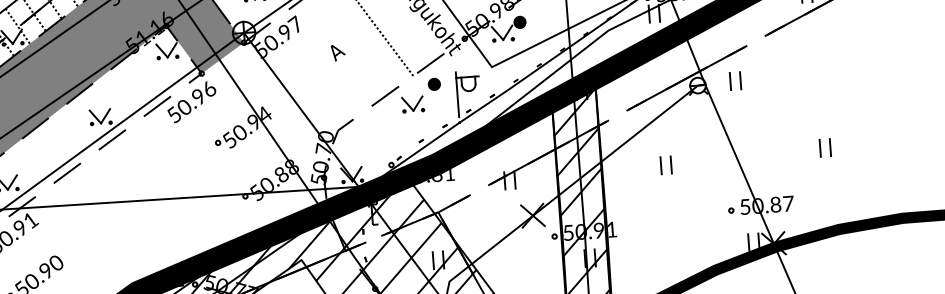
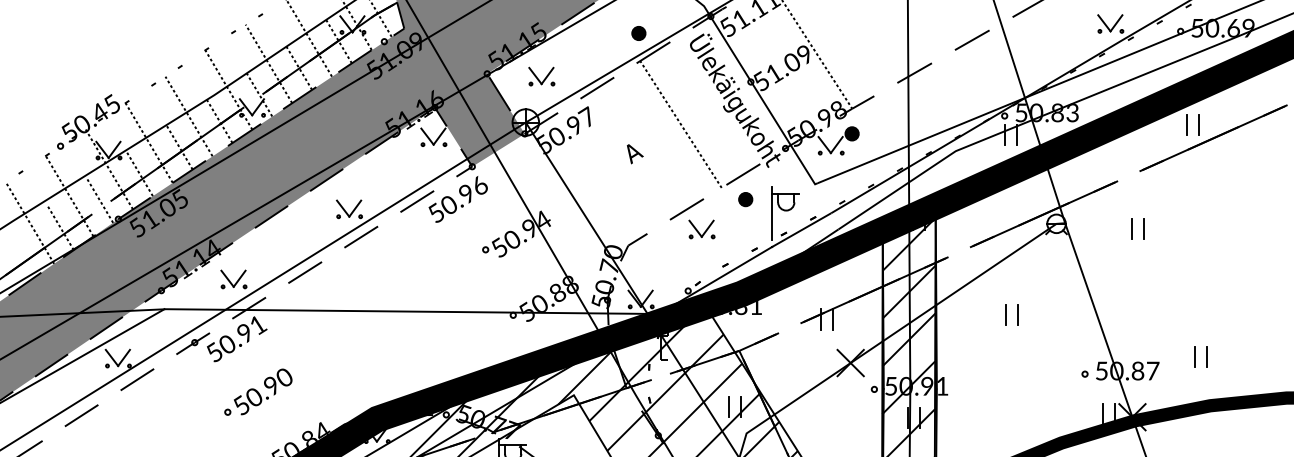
part: (734, 80) -> (1137, 228), moved
part: (412, 104) -> (701, 229), moved
part: (824, 147) -> (1200, 356), moved

